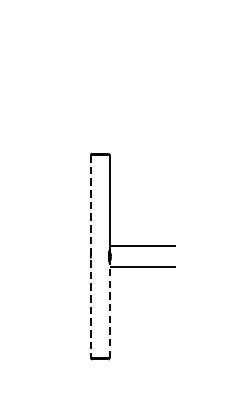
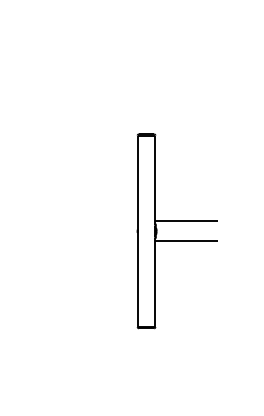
line: (90, 256) -> (137, 231), dashed -> solid
line: (109, 310) -> (155, 282), dashed -> solid

